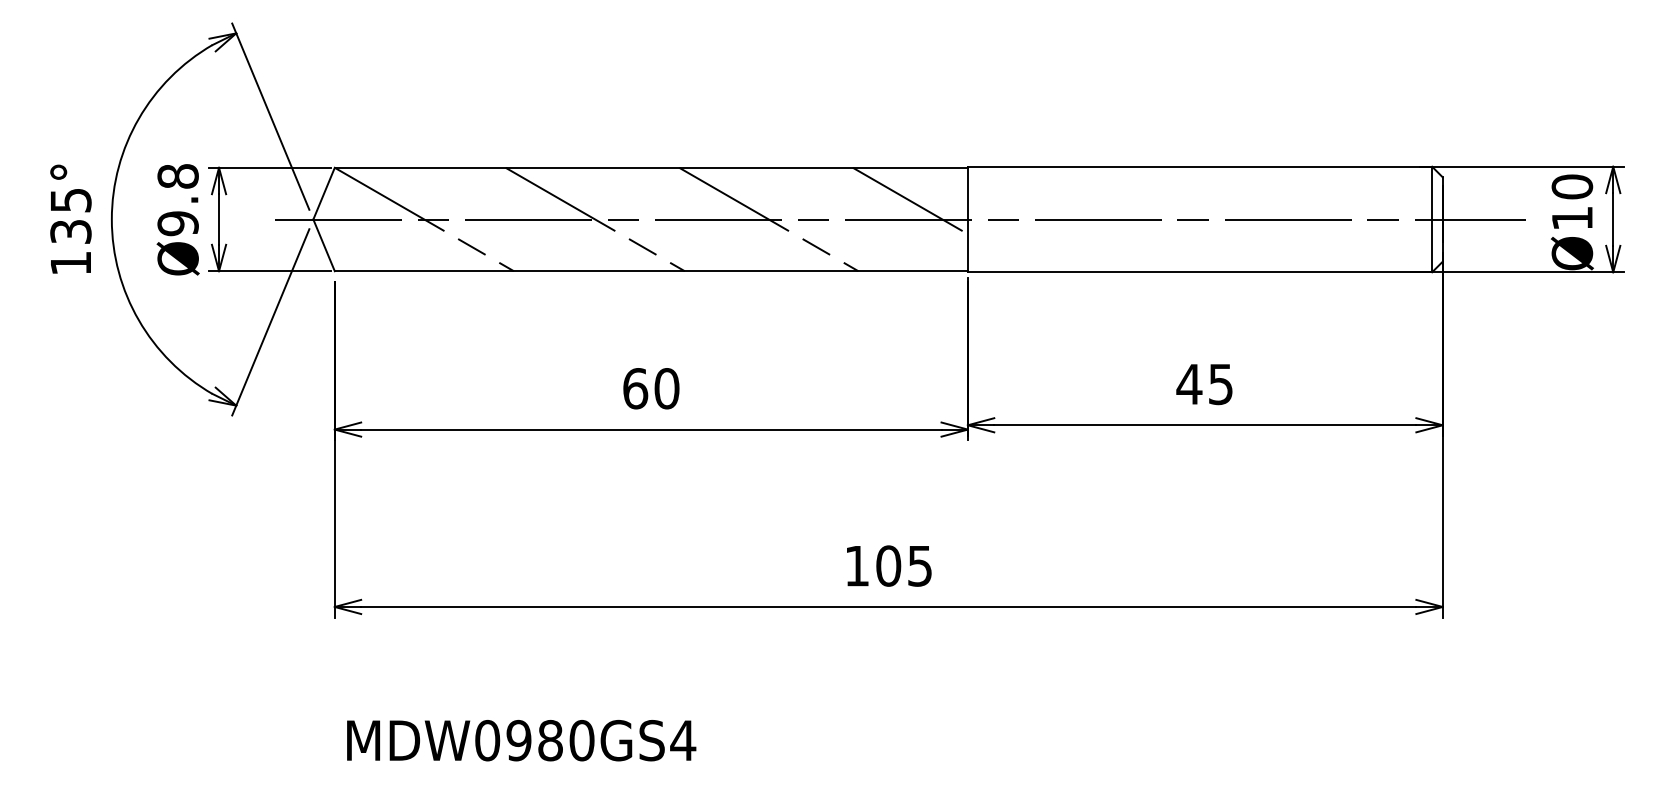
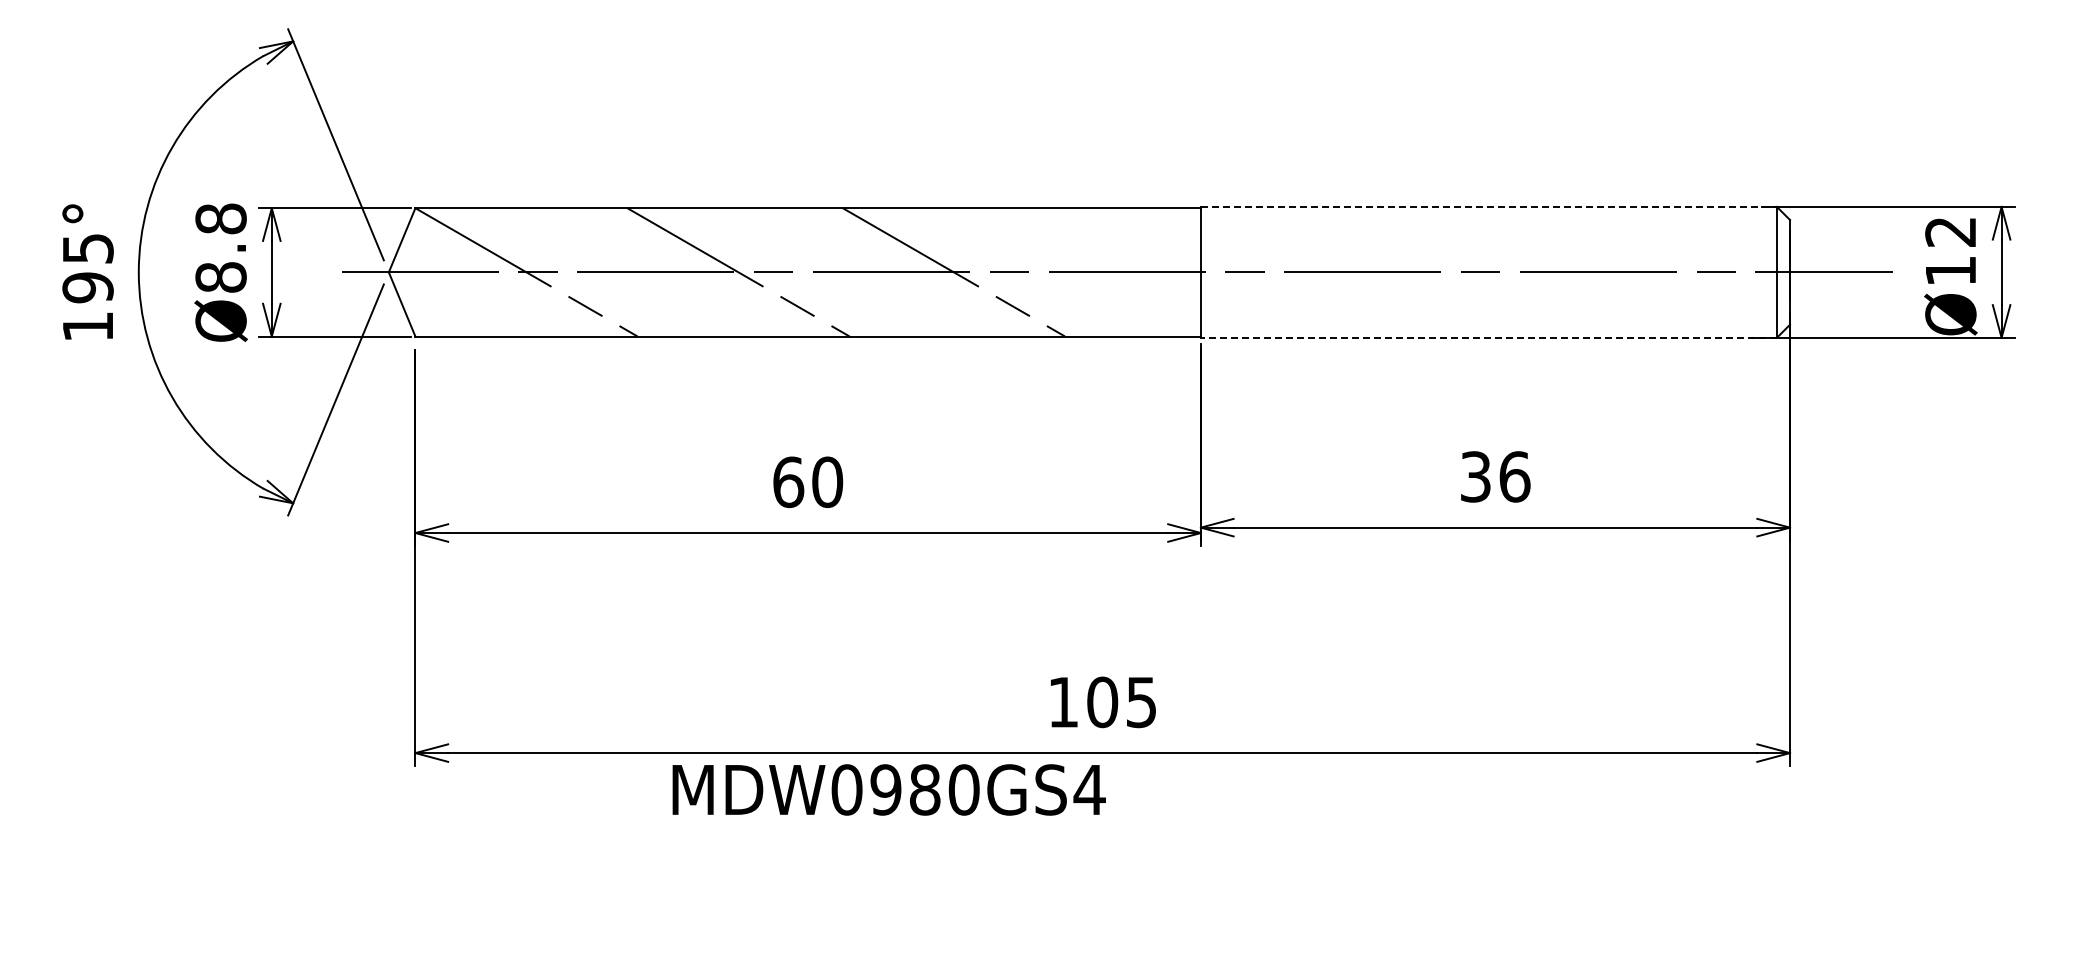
line: (1200, 166) -> (1489, 206), solid -> dashed
text: (1572, 186) -> (1950, 231), Ø10 -> Ø12
line: (910, 201) -> (1129, 249), removed
text: (177, 223) -> (220, 277), Ø9.8 -> Ø8.8
text: (70, 231) -> (87, 287), 135° -> 195°
line: (1199, 272) -> (1488, 337), solid -> dashed
text: (1204, 384) -> (1494, 476), 45 -> 36
text: (521, 740) -> (888, 789), moved

